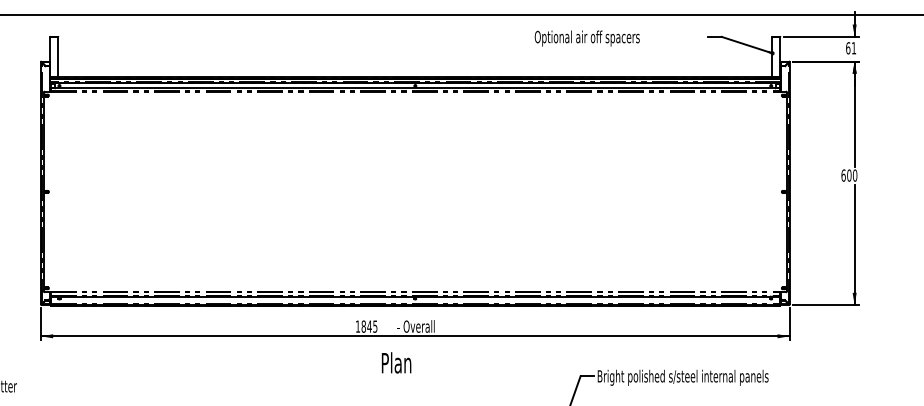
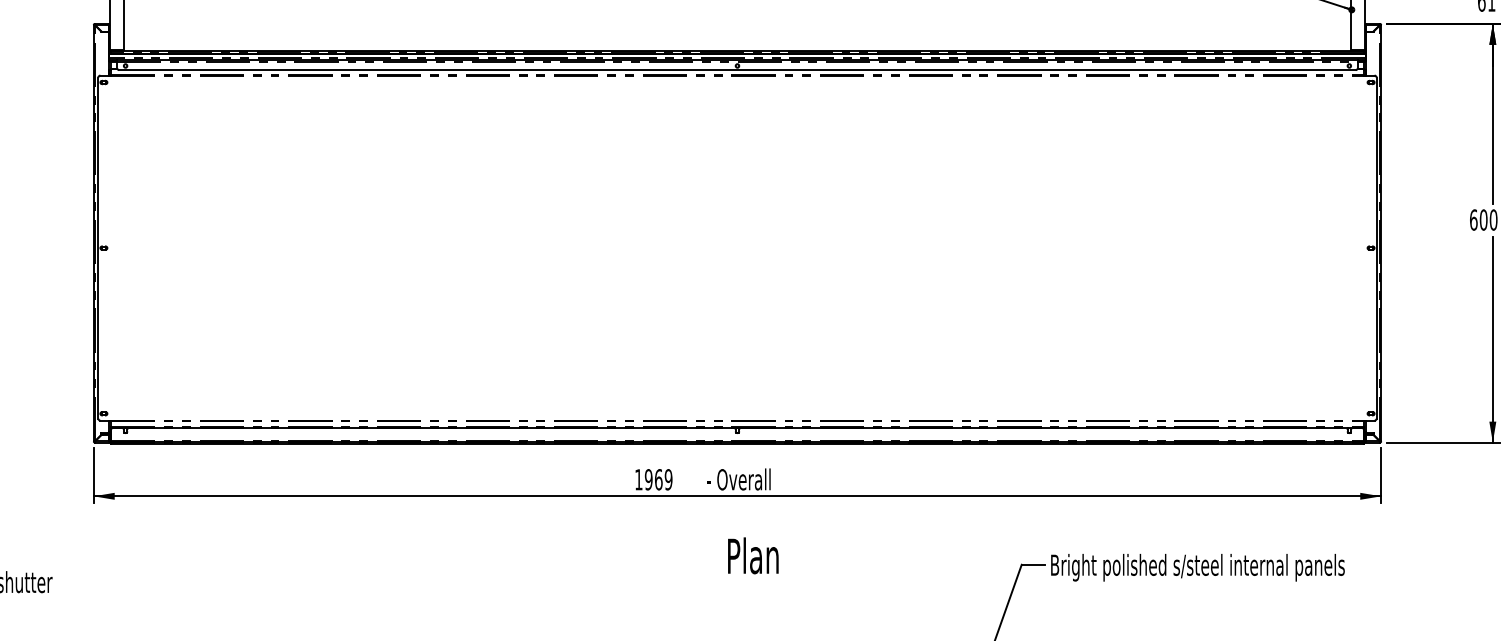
text: (369, 326) -> (658, 479), 1845 -> 1969
text: (396, 362) -> (753, 555), moved

